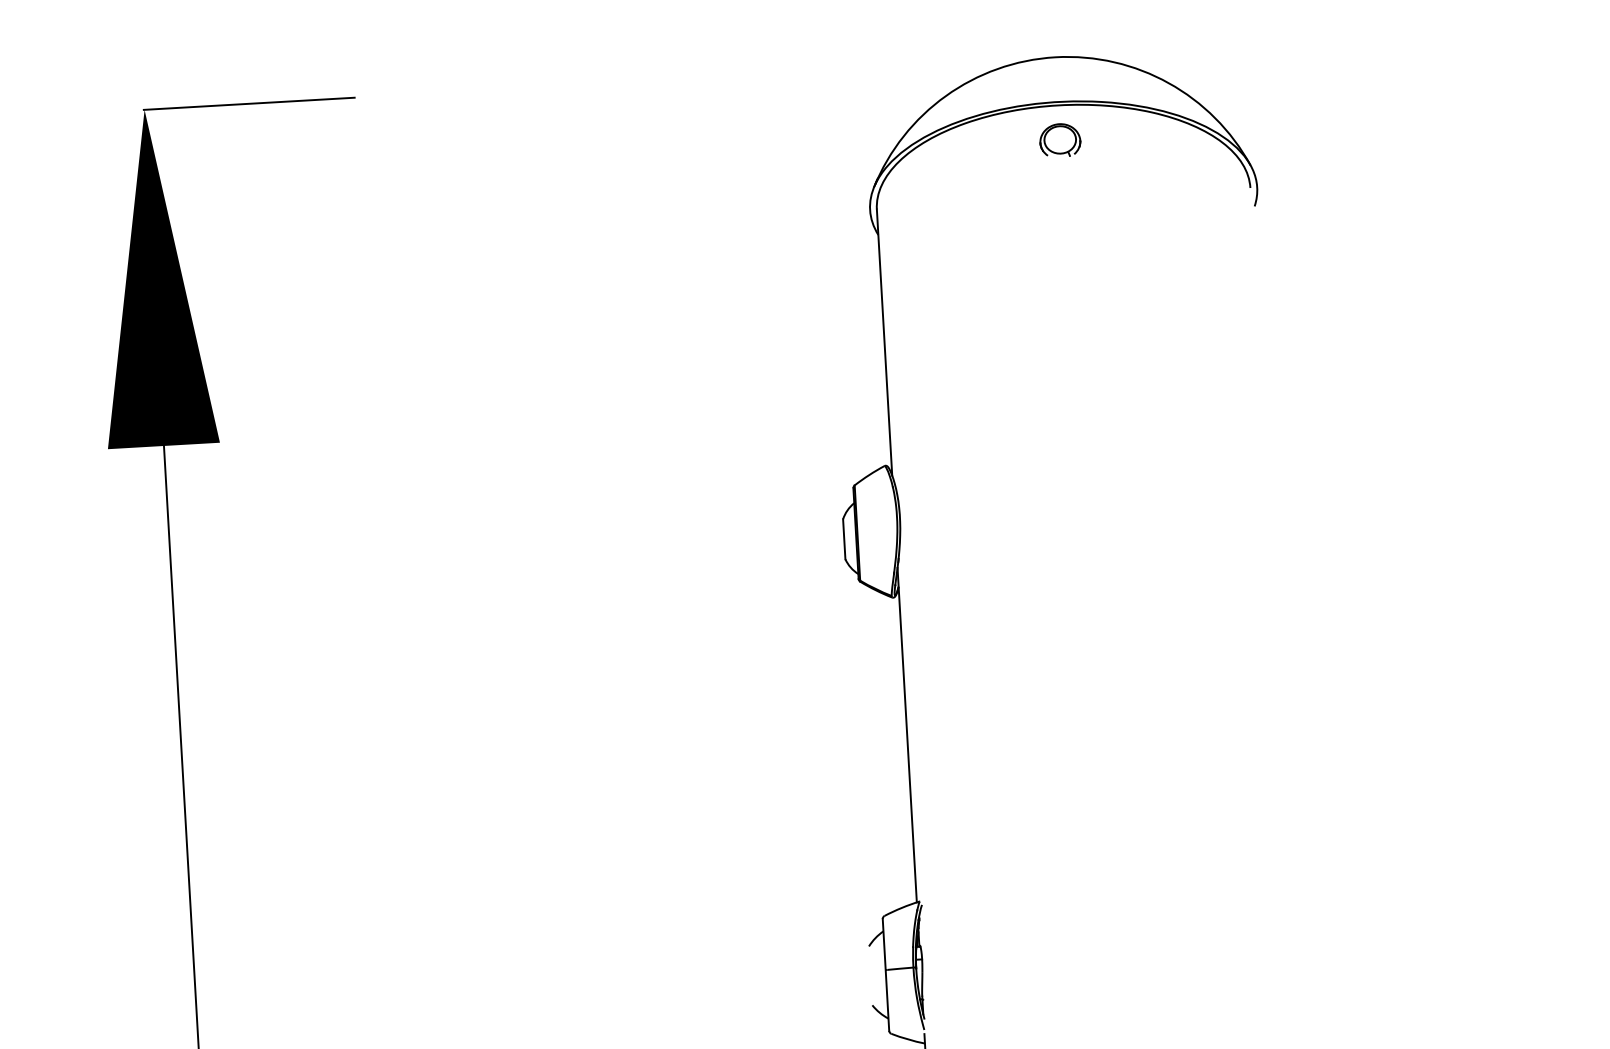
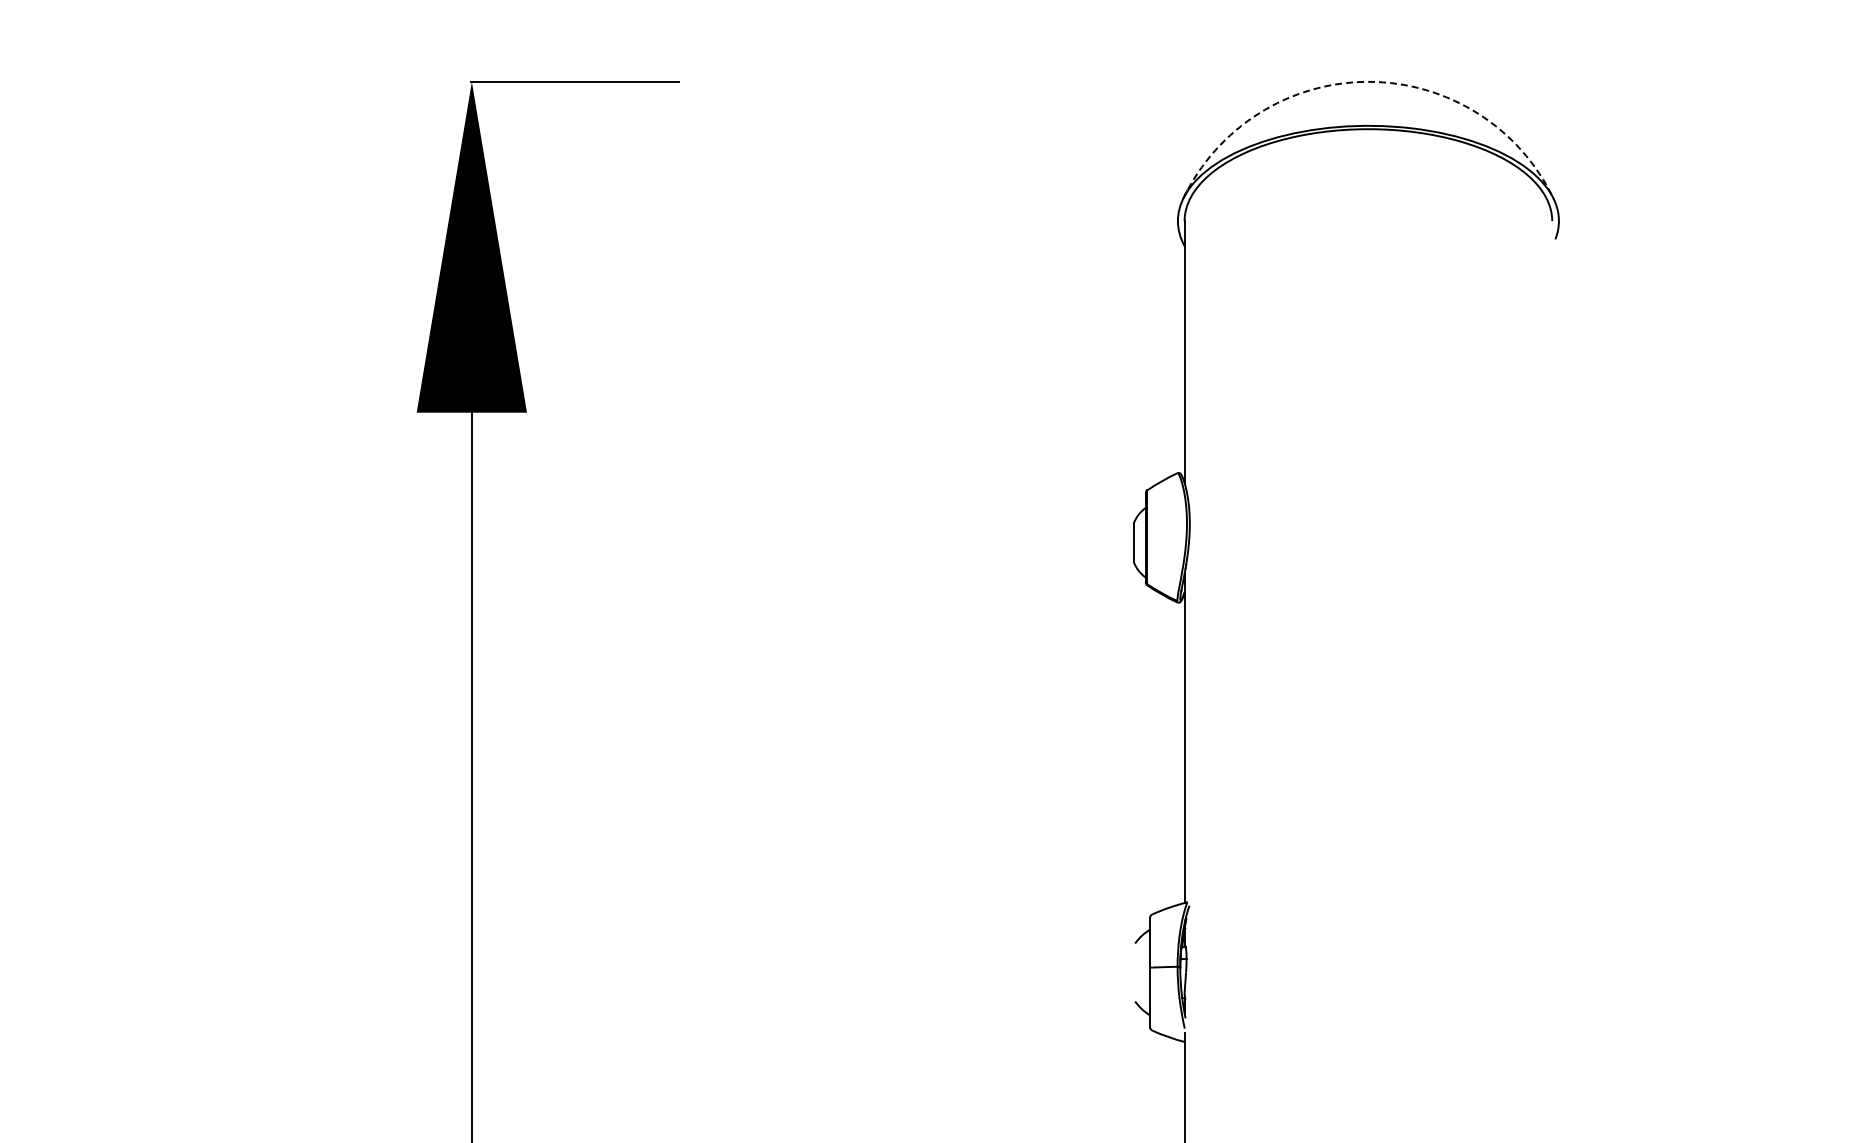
arc: (1055, 56) -> (1368, 81), solid -> dashed
part: (1059, 140) -> (1367, 163), removed

